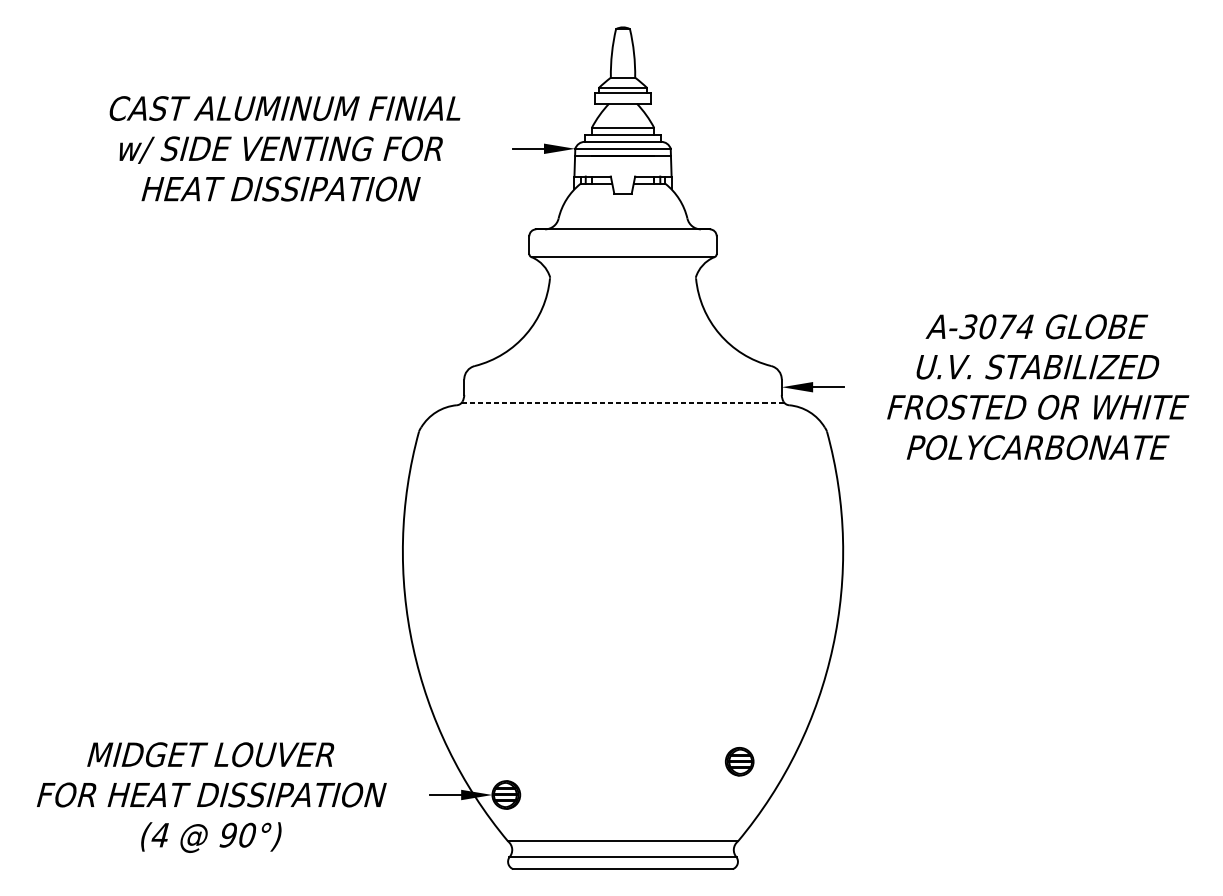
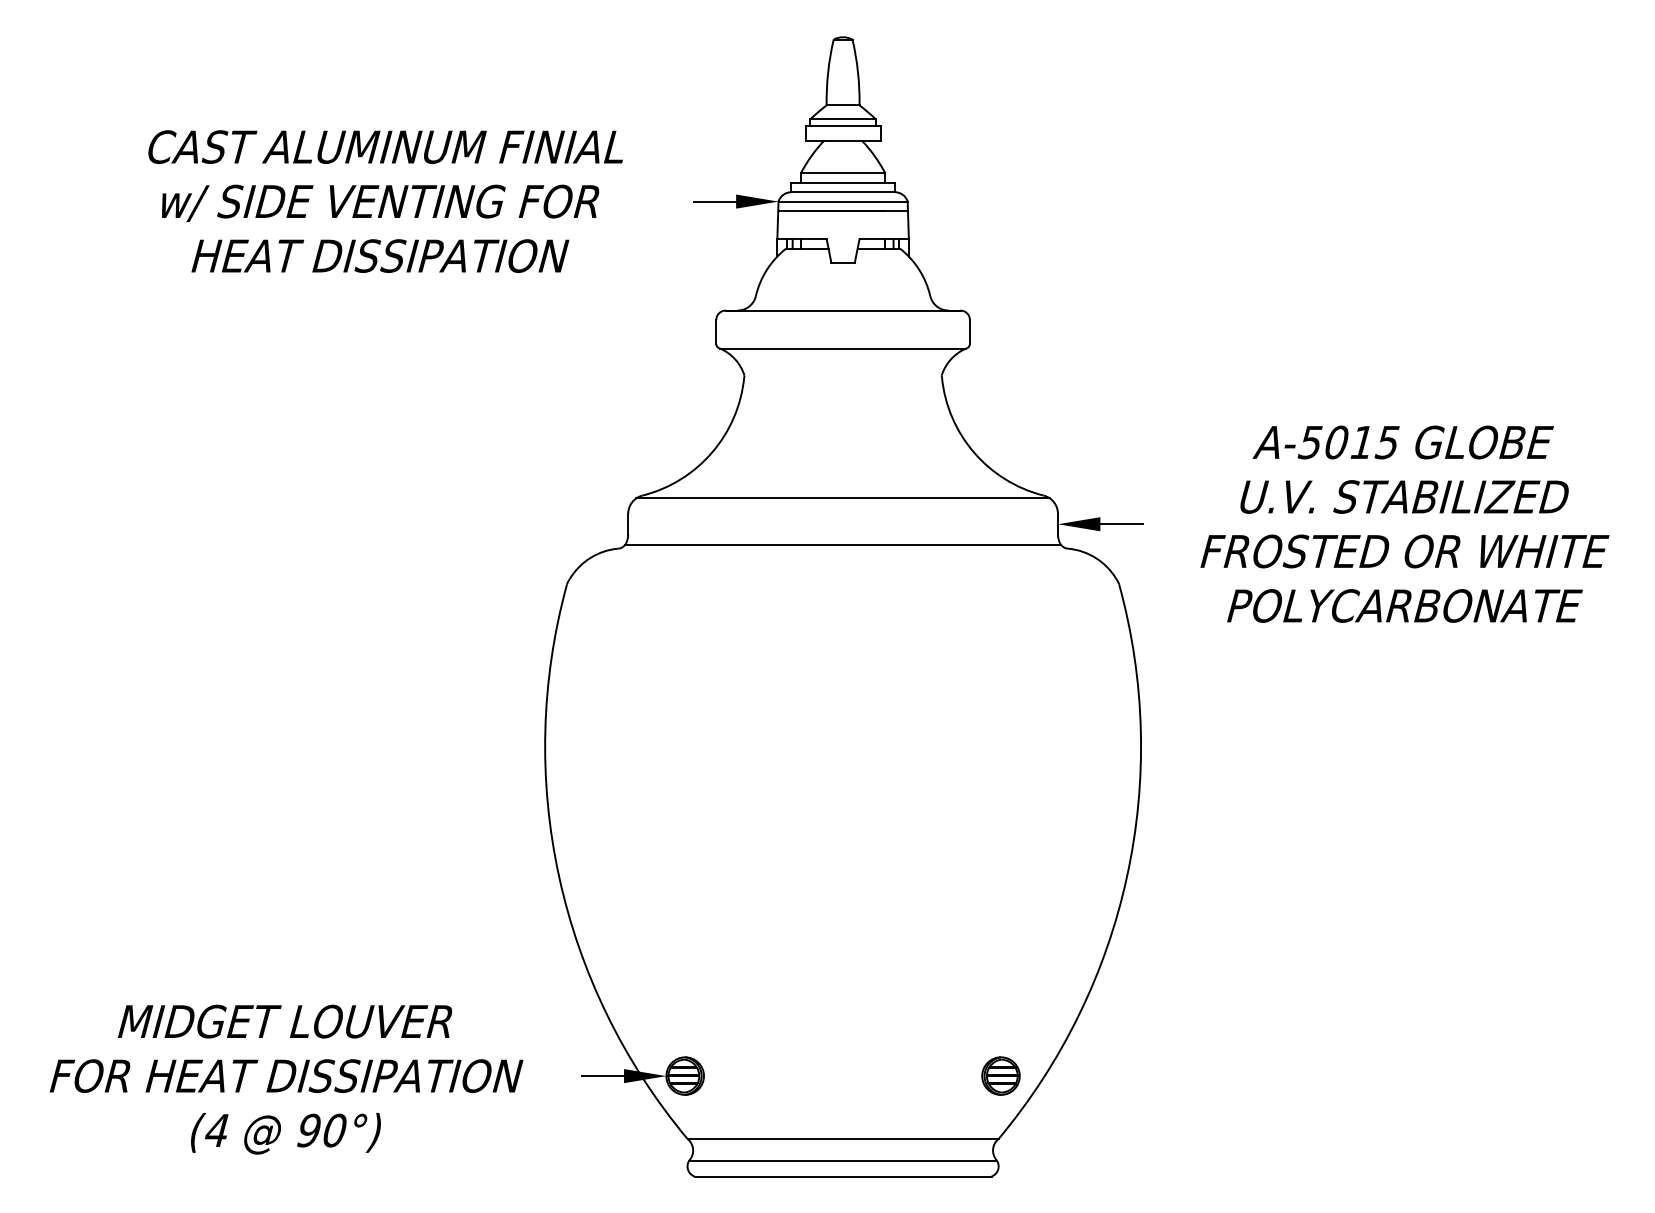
text: (996, 326) -> (1348, 442), A-3074 -> A-5015
line: (622, 368) -> (842, 498), added
line: (623, 402) -> (843, 545), dashed -> solid
part: (739, 761) -> (1000, 1075), moved

